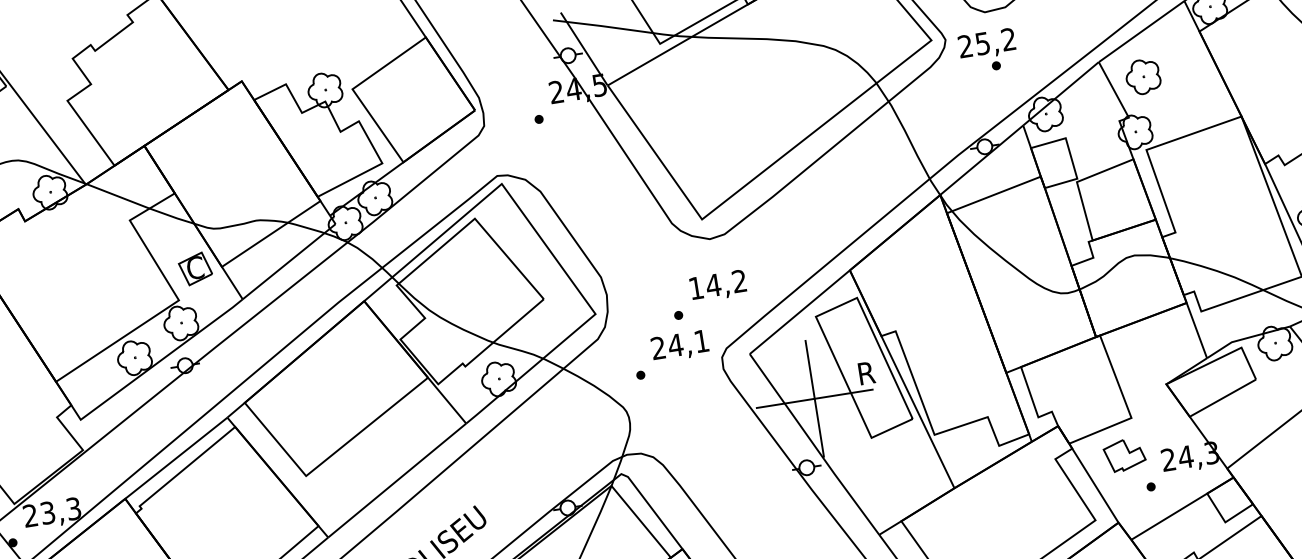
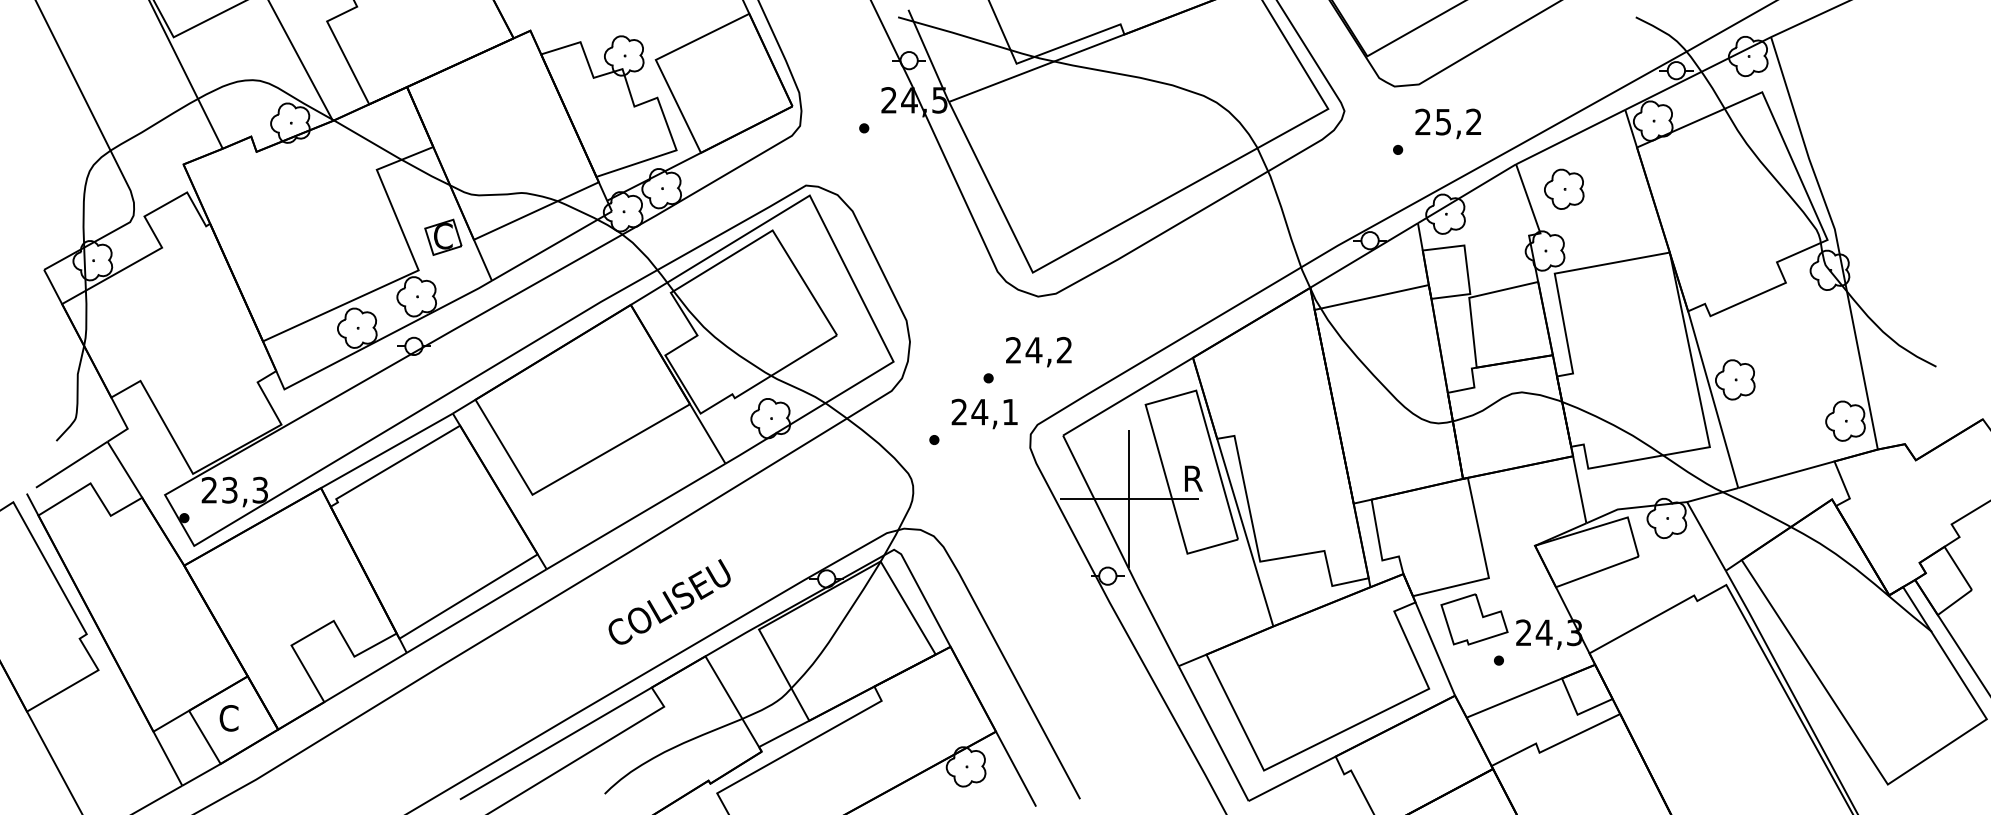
text: (986, 44) -> (1447, 123), moved
text: (696, 288) -> (1013, 350), 14,2 -> 24,2
part: (1124, 455) -> (1474, 619), size x1.43

